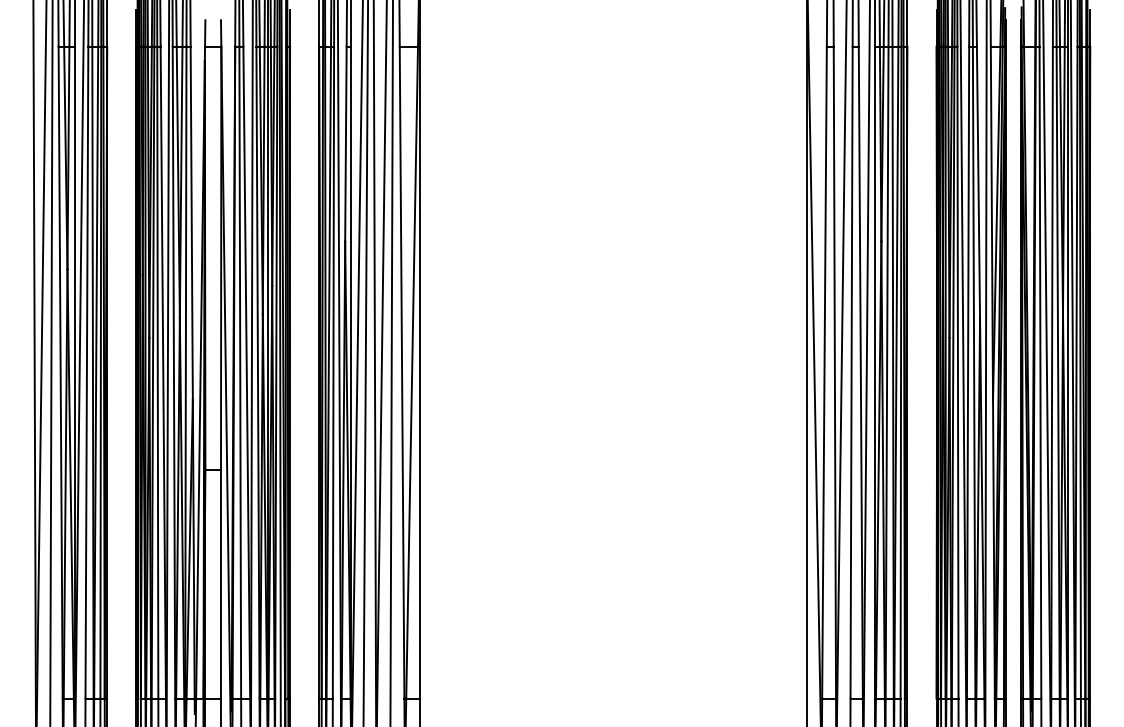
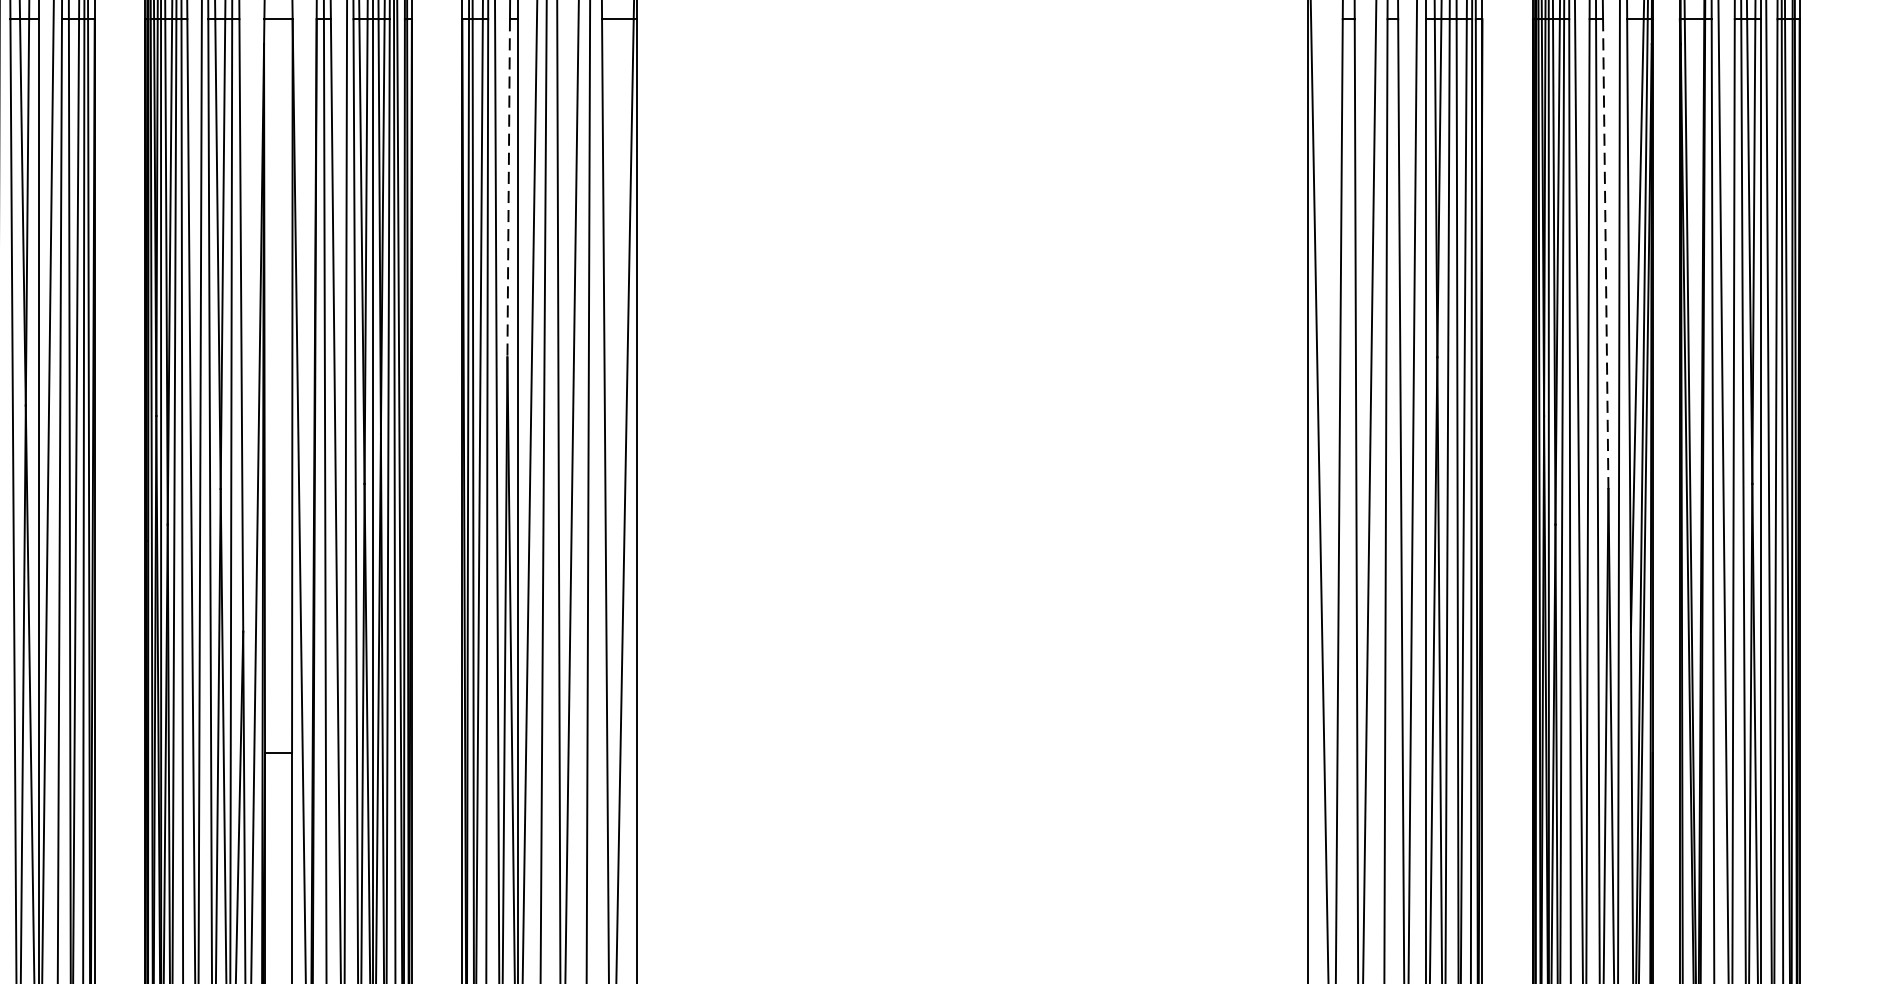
line: (345, 144) -> (507, 188), solid -> dashed
line: (978, 182) -> (1605, 254), solid -> dashed

